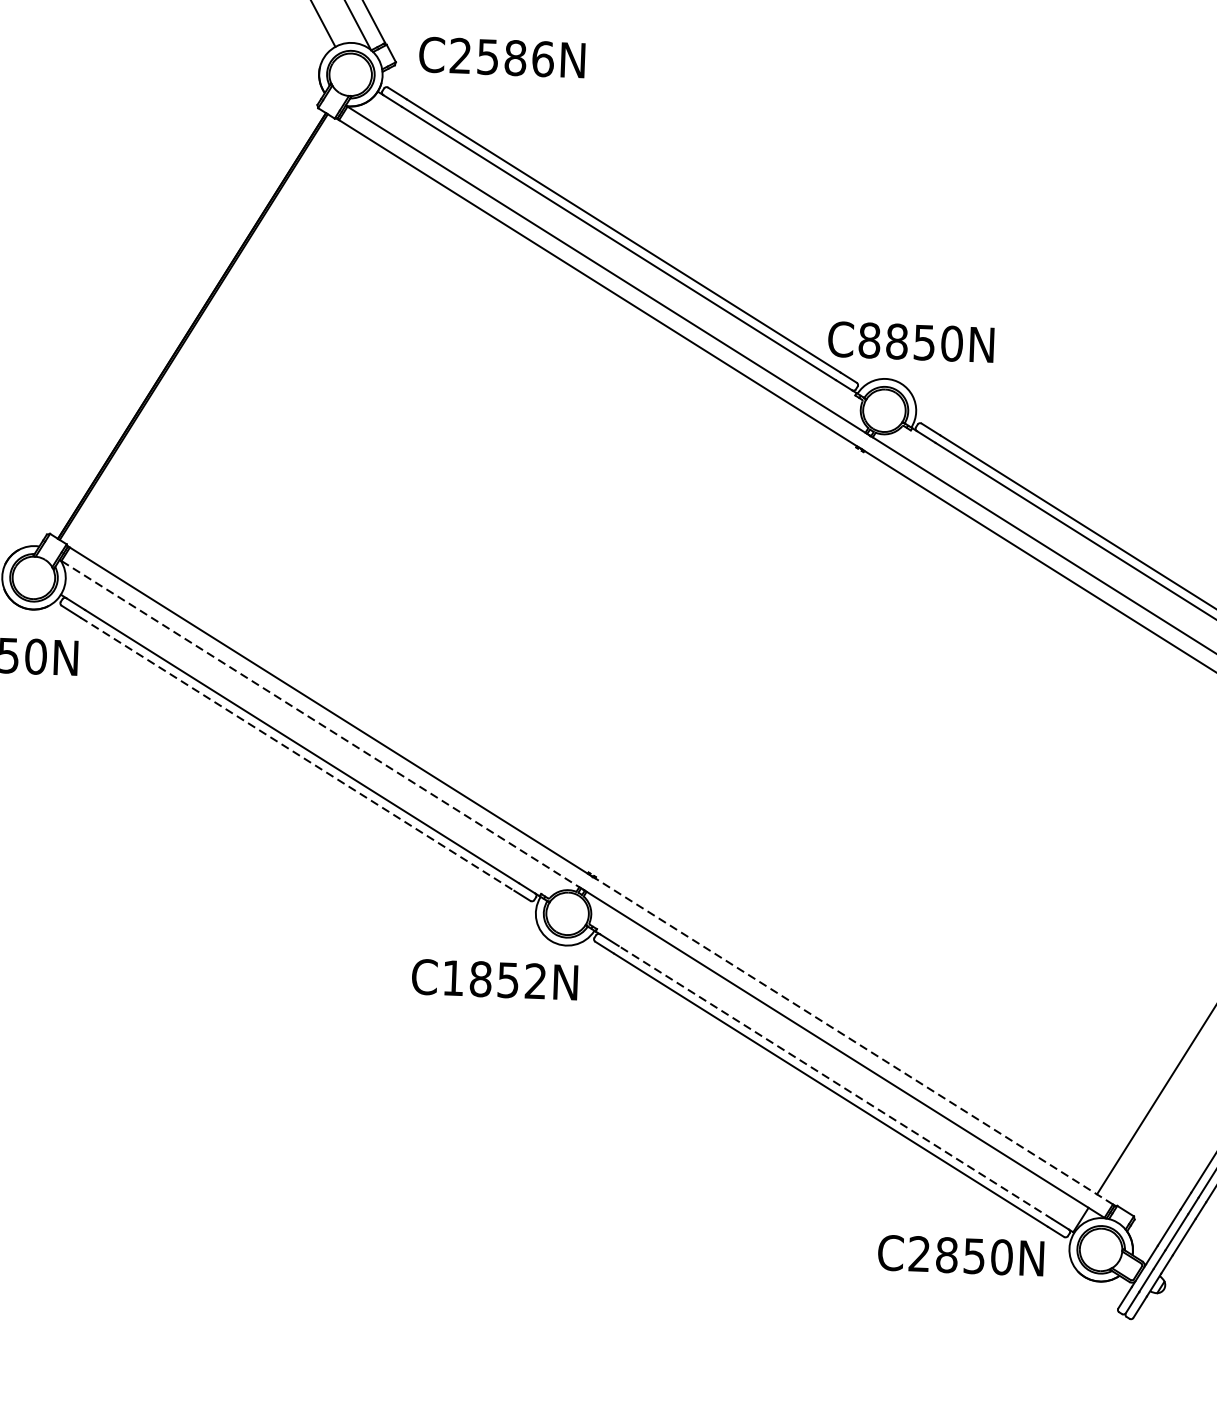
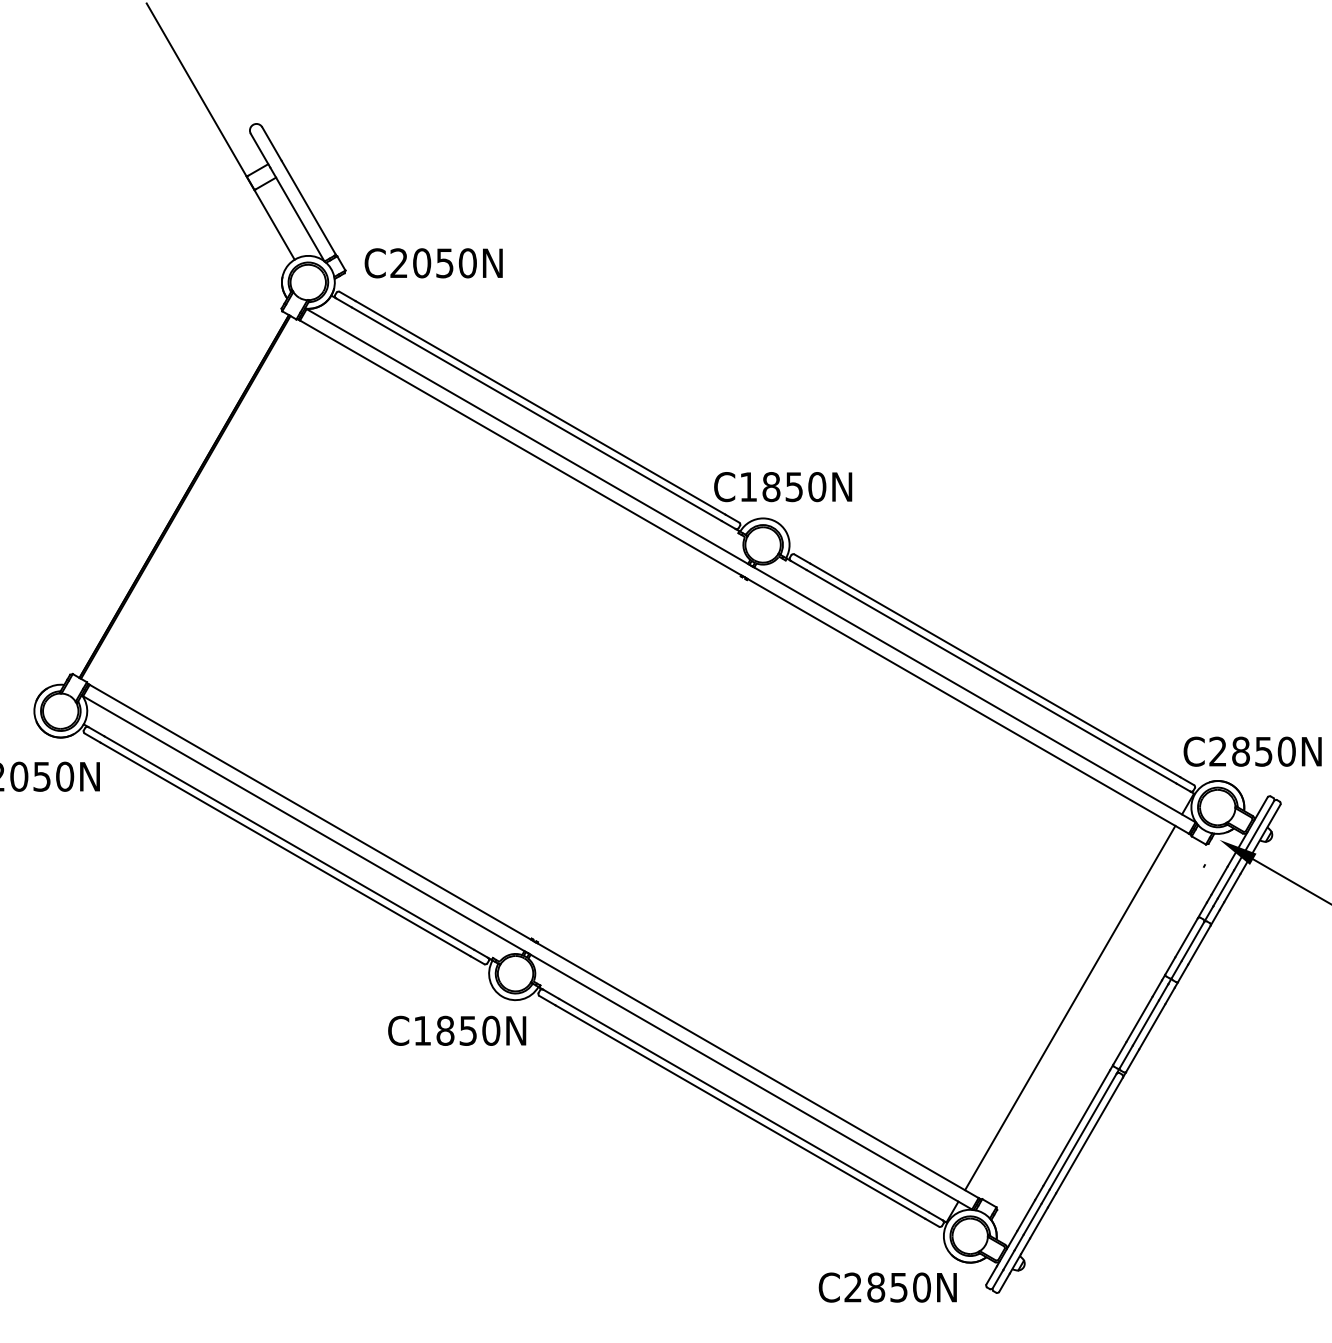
text: (516, 58) -> (445, 263), C2586N -> C2050N
text: (869, 341) -> (748, 487), C8850N -> C1850N
line: (322, 725) -> (305, 824), dashed -> solid
line: (297, 754) -> (285, 849), dashed -> solid
text: (536, 980) -> (491, 1030), C1852N -> C1850N
line: (852, 1039) -> (756, 1069), dashed -> solid
line: (836, 1082) -> (744, 1105), dashed -> solid
text: (960, 1255) -> (887, 1287), moved

